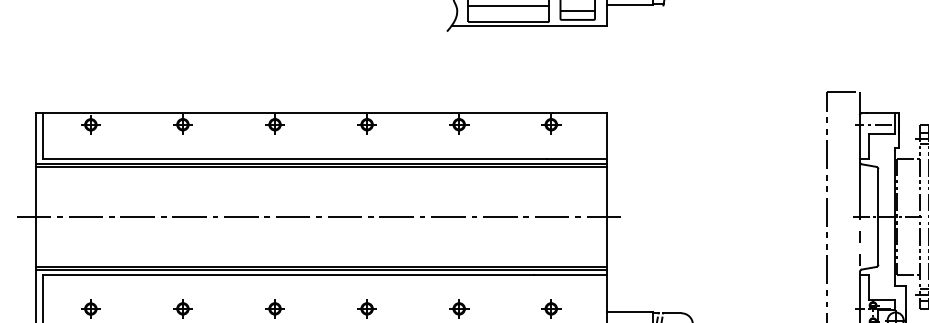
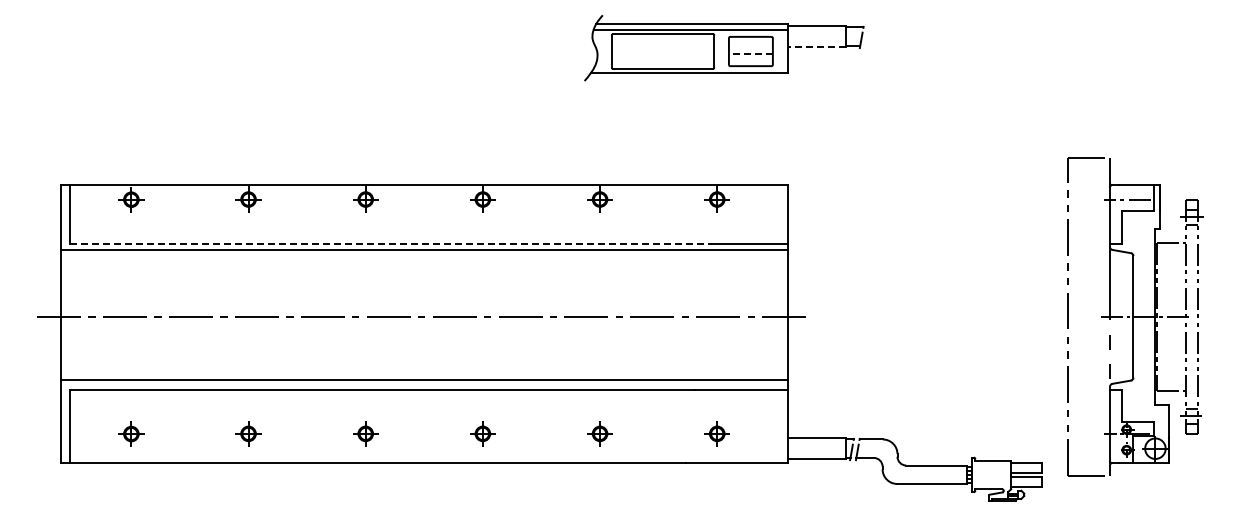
line: (629, 4) -> (816, 46), solid -> dashed
line: (508, 6) -> (662, 48), removed
line: (577, 10) -> (750, 54), solid -> dashed
line: (295, 159) -> (391, 243), solid -> dashed
line: (321, 167) -> (424, 253), removed
line: (321, 270) -> (424, 384), removed

